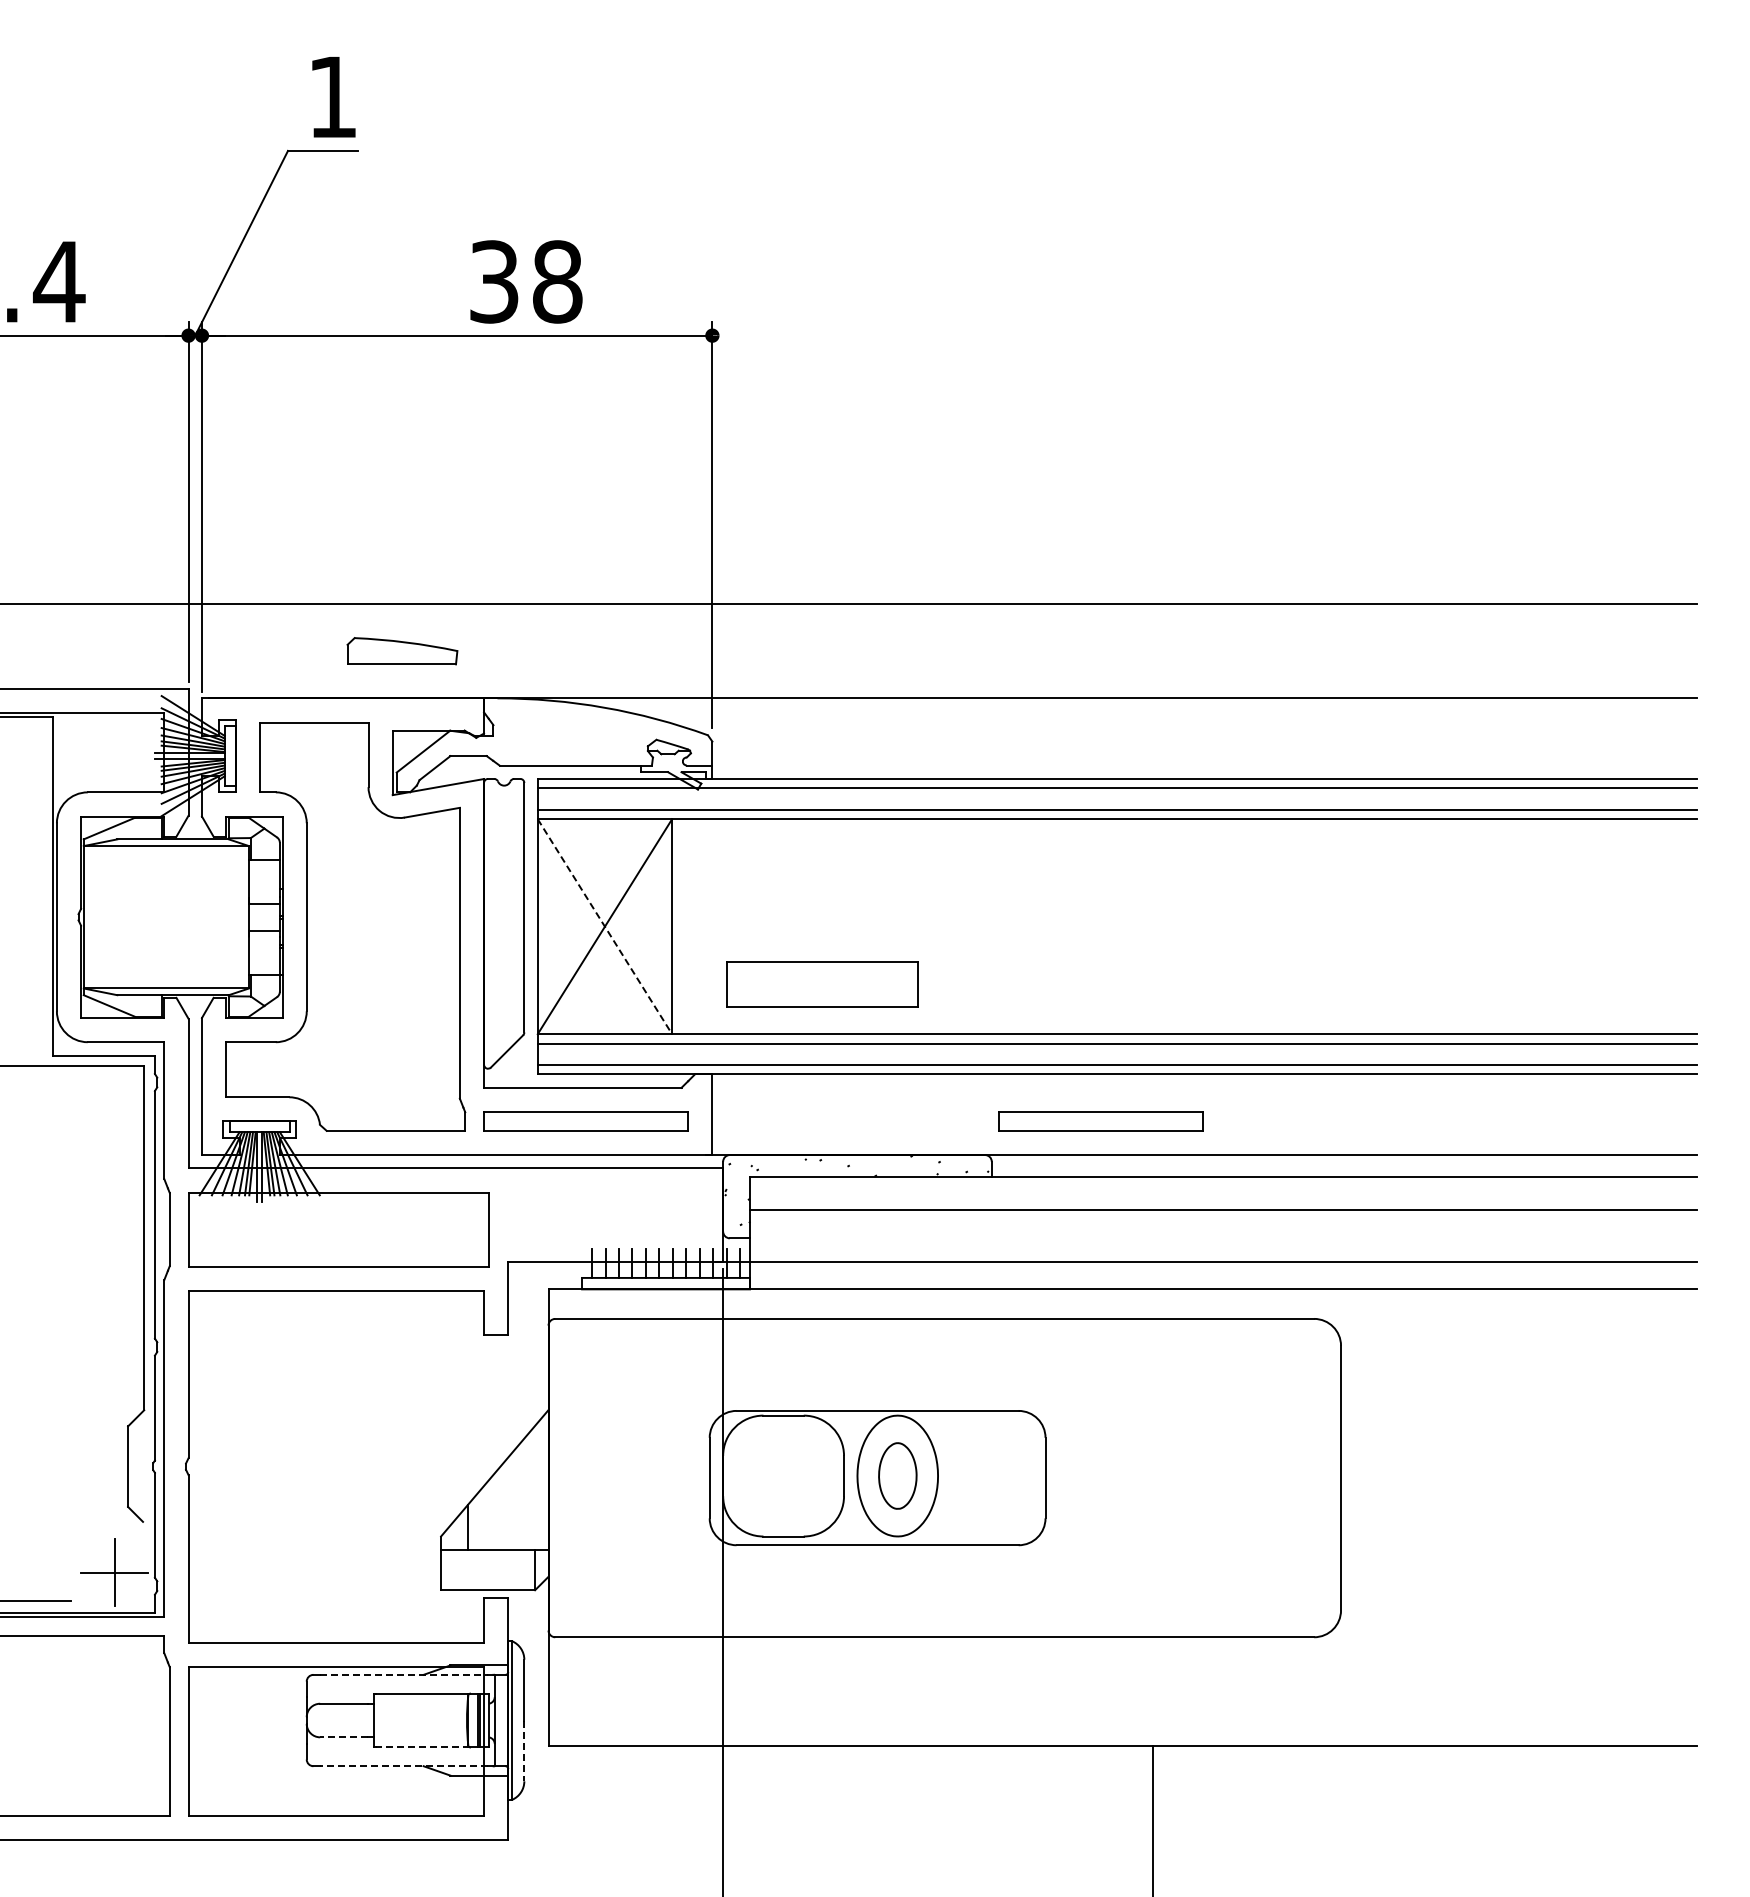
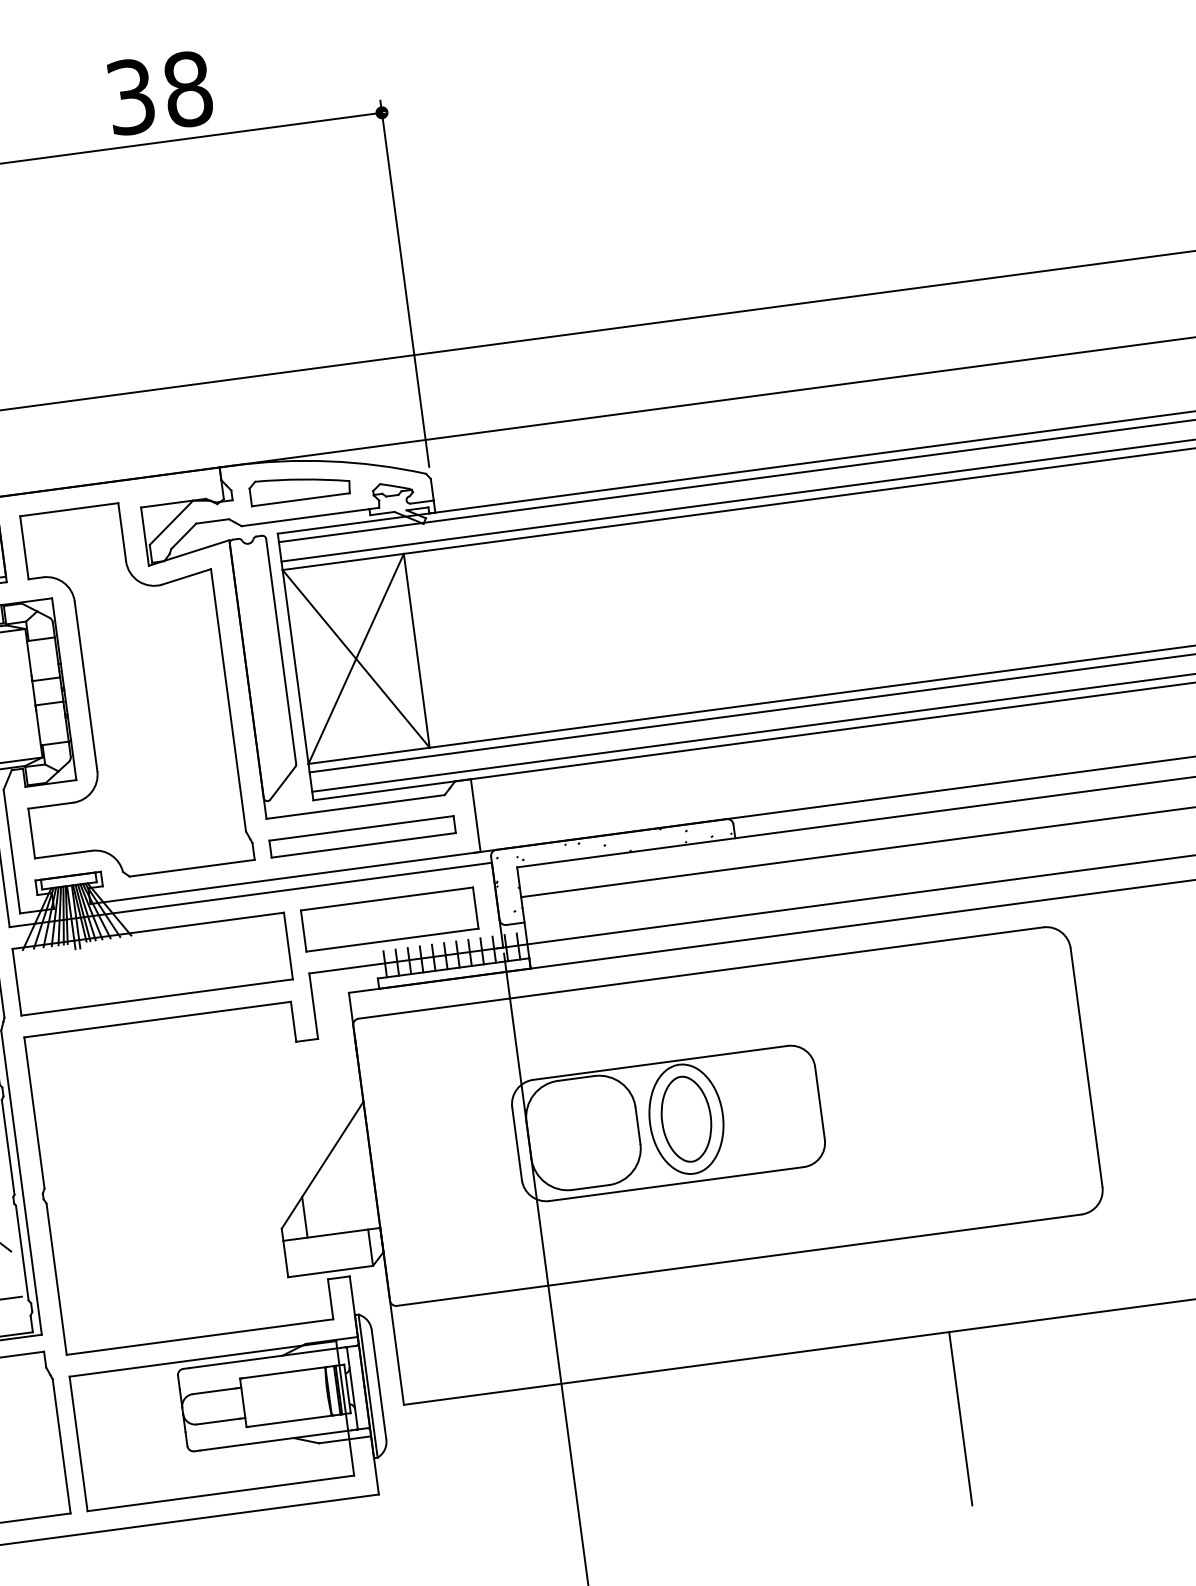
text: (526, 281) -> (159, 92), moved
part: (402, 651) -> (299, 488), moved
line: (604, 926) -> (355, 658), dashed -> solid
part: (822, 984) -> (389, 919), moved
part: (1100, 1121) -> (826, 774), removed
part: (897, 1475) -> (686, 1118), size x1.43
line: (404, 1674) -> (265, 1357), dashed -> solid
line: (344, 1737) -> (218, 1421), dashed -> solid
line: (422, 1747) -> (290, 1421), dashed -> solid
line: (524, 1751) -> (382, 1412), dashed -> solid
line: (404, 1766) -> (276, 1440), dashed -> solid

